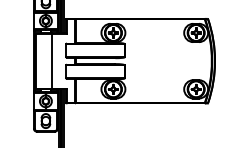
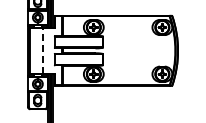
line: (51, 60) -> (42, 50), solid -> dashed

